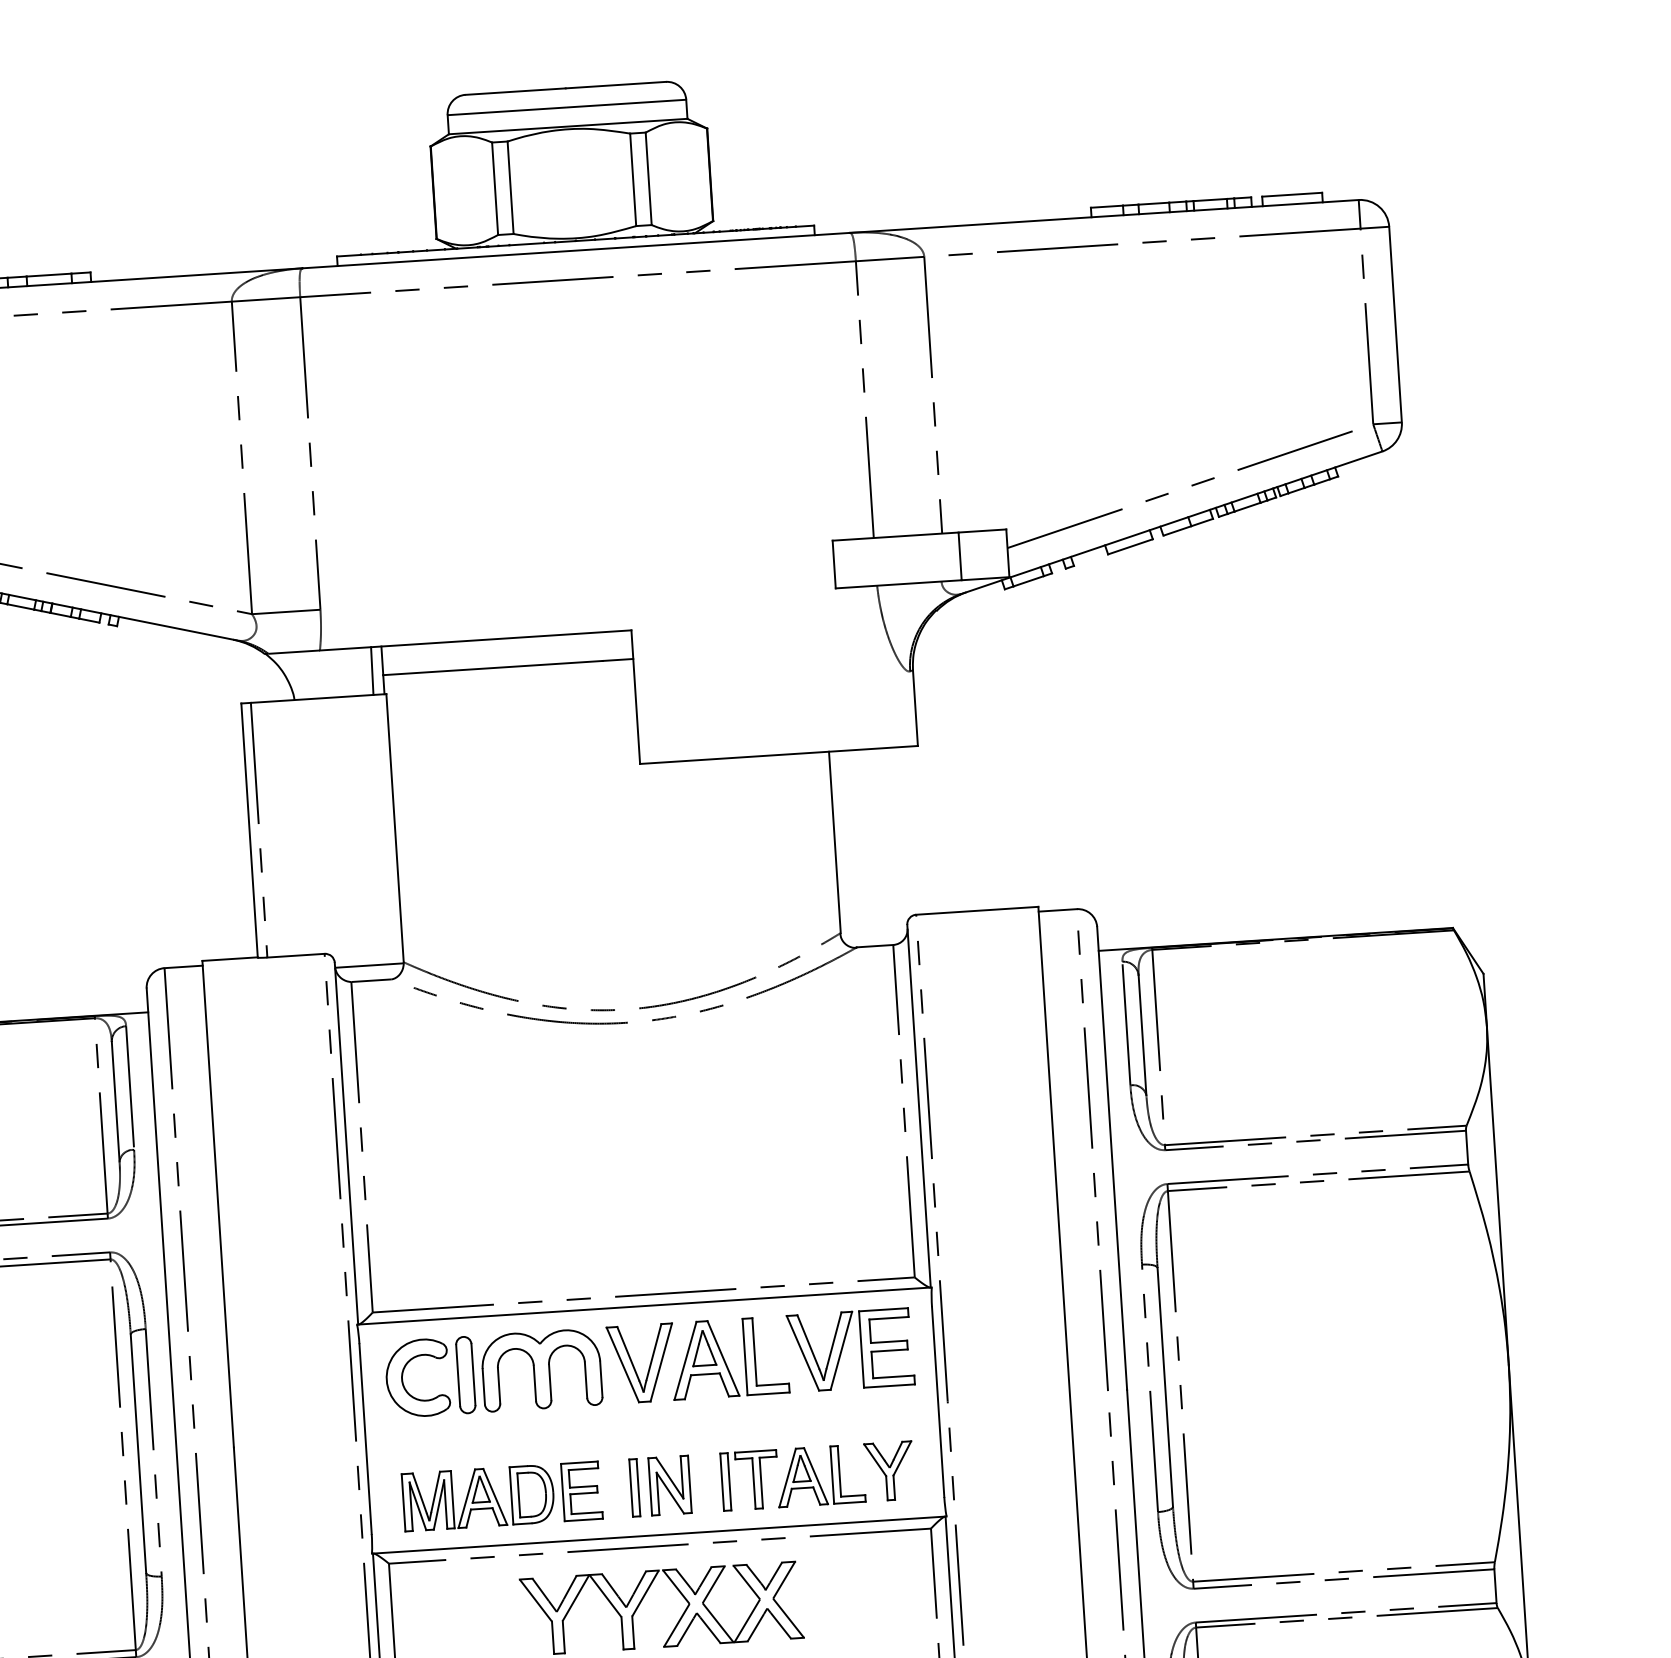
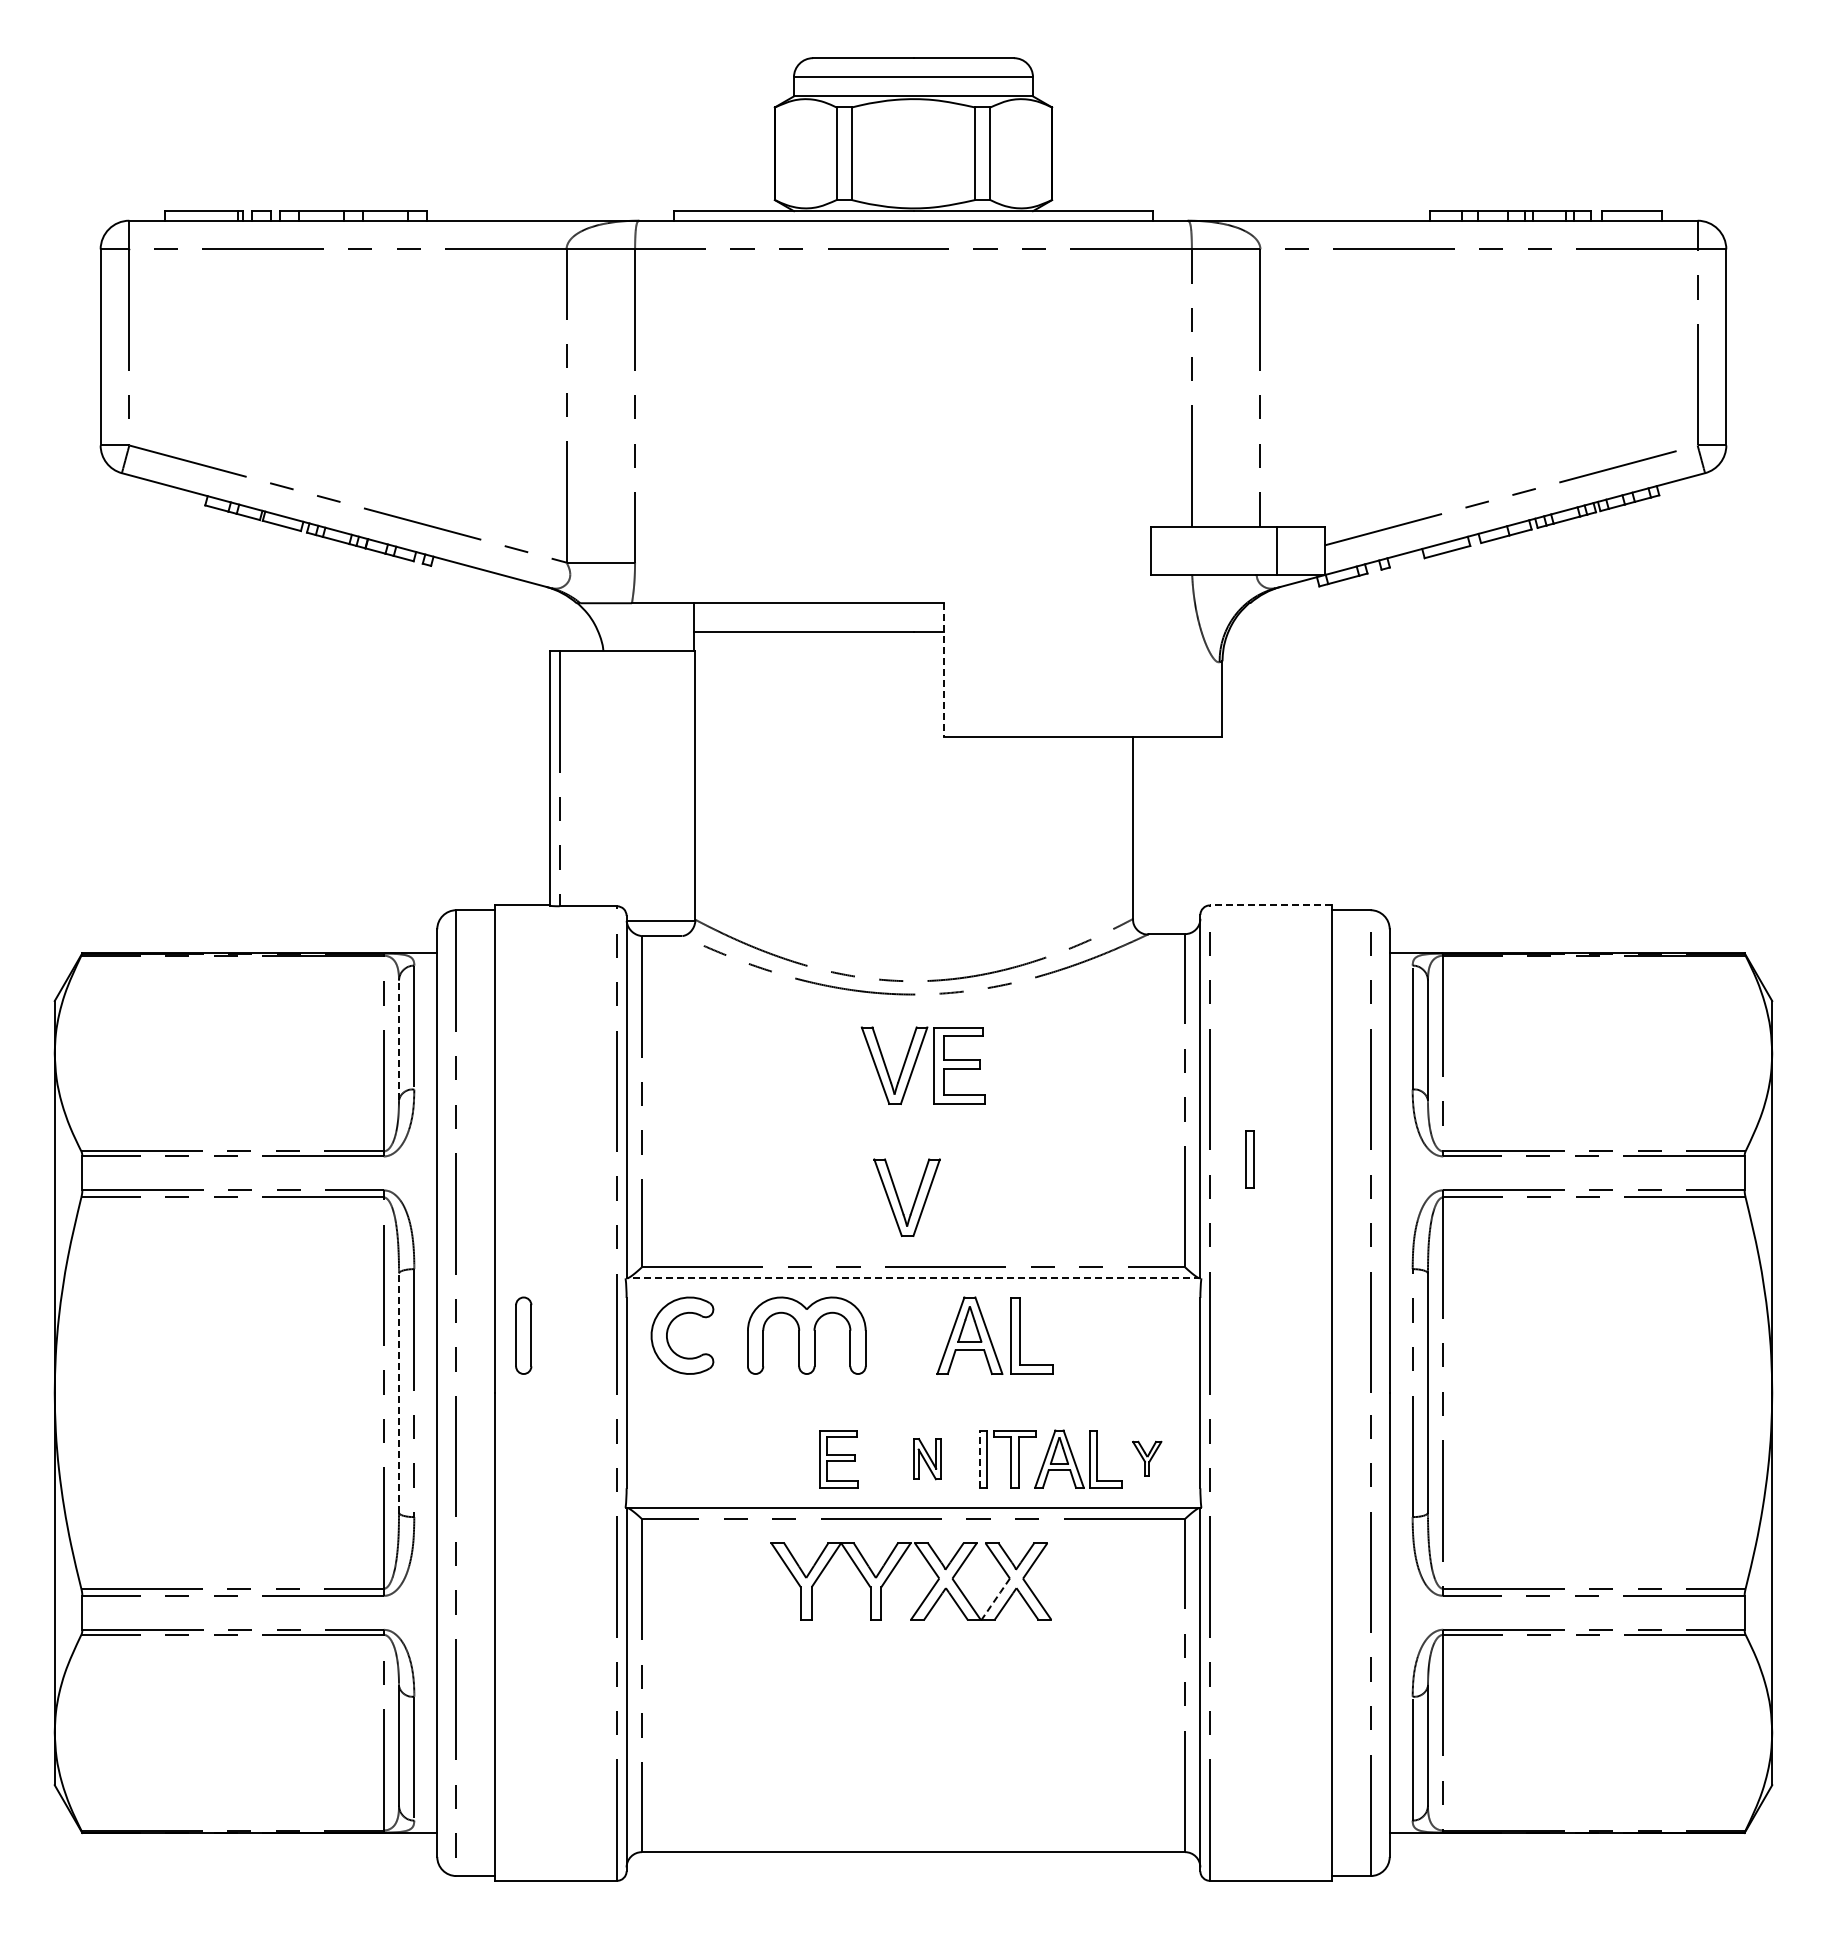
line: (371, 671) -> (682, 627), removed
line: (636, 697) -> (944, 670), solid -> dashed
line: (976, 910) -> (1270, 905), solid -> dashed
line: (116, 1101) -> (399, 1040), solid -> dashed
line: (644, 1306) -> (913, 1278), solid -> dashed
part: (843, 1347) -> (916, 1062), moved
part: (634, 1364) -> (899, 1198), moved
part: (465, 1374) -> (523, 1335), moved
line: (138, 1454) -> (399, 1393), solid -> dashed
part: (888, 1470) -> (1146, 1458), size x0.6
line: (722, 1482) -> (979, 1459), solid -> dashed
part: (670, 1484) -> (927, 1458), size x0.7
part: (634, 1488) -> (1249, 1159), moved
part: (478, 1497) -> (735, 1458), removed
line: (747, 1621) -> (995, 1599), solid -> dashed

